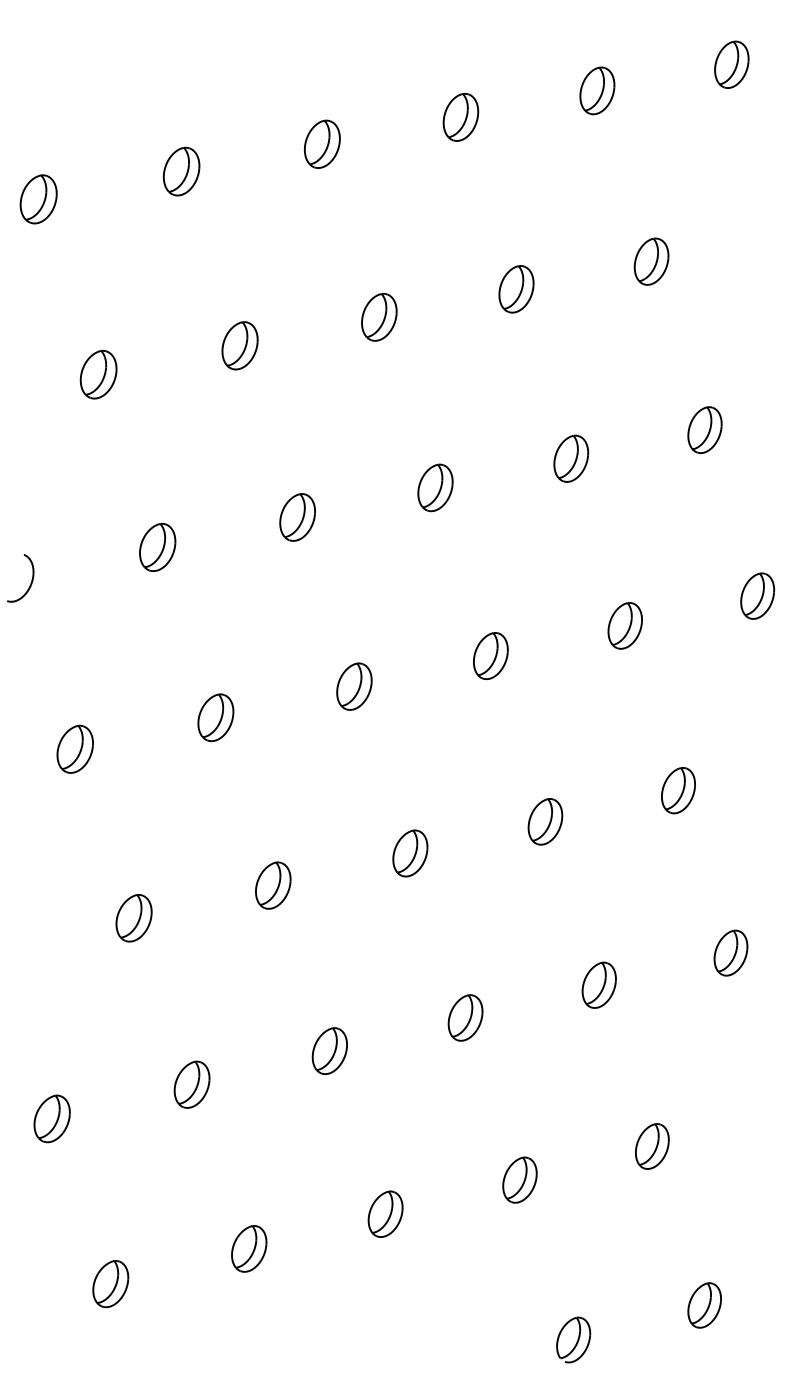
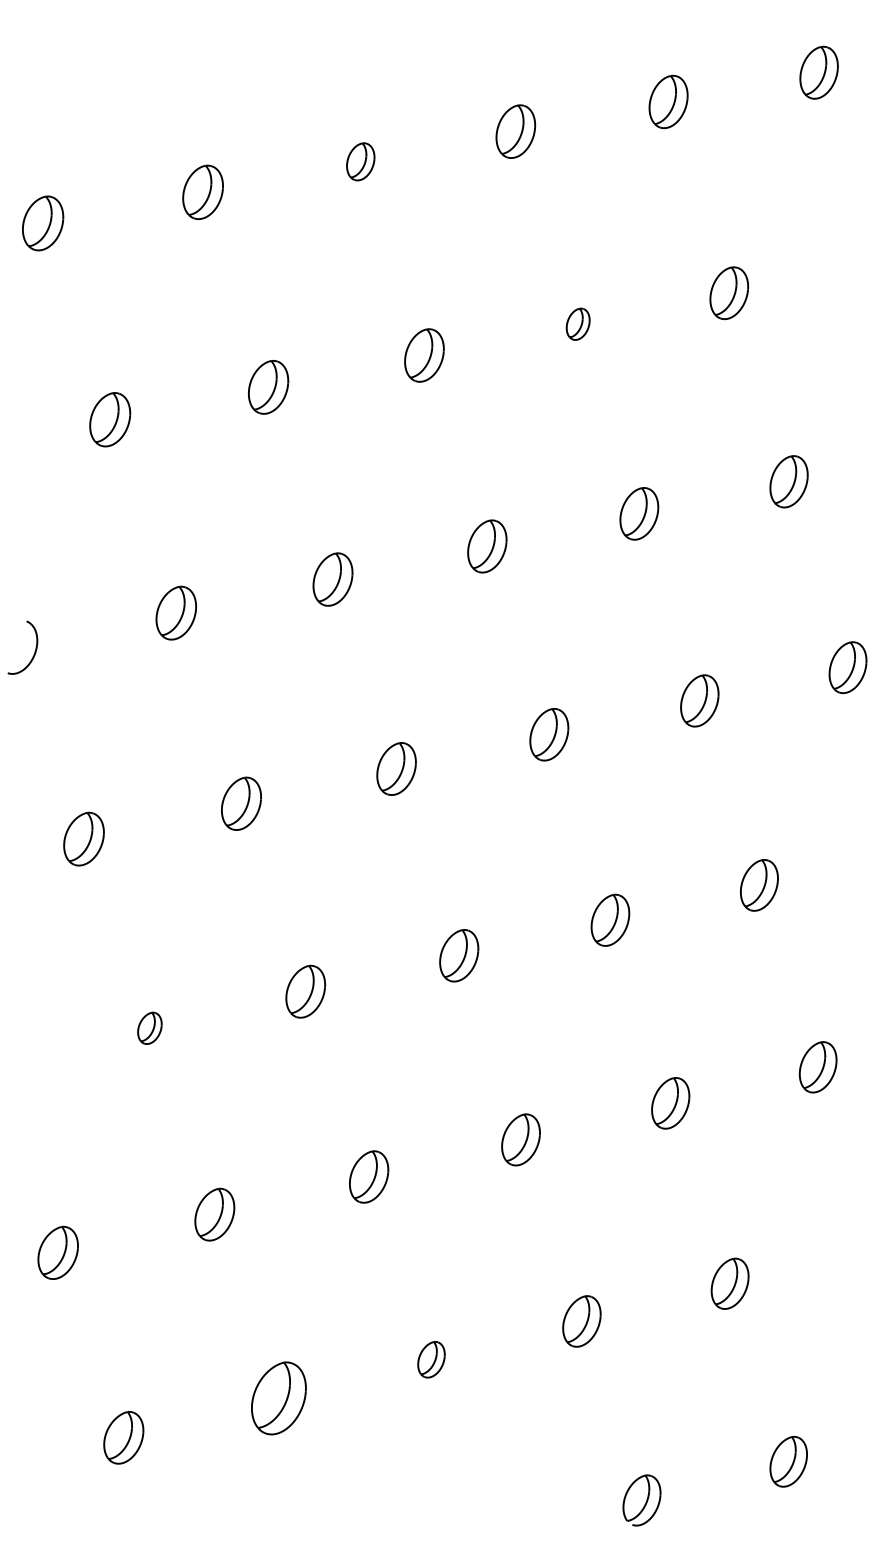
part: (322, 144) -> (360, 161), size x0.7
part: (516, 289) -> (578, 324), size x0.6
part: (133, 918) -> (149, 1028), size x0.6
part: (385, 1214) -> (431, 1359), size x0.7
part: (248, 1248) -> (278, 1398), size x1.4

